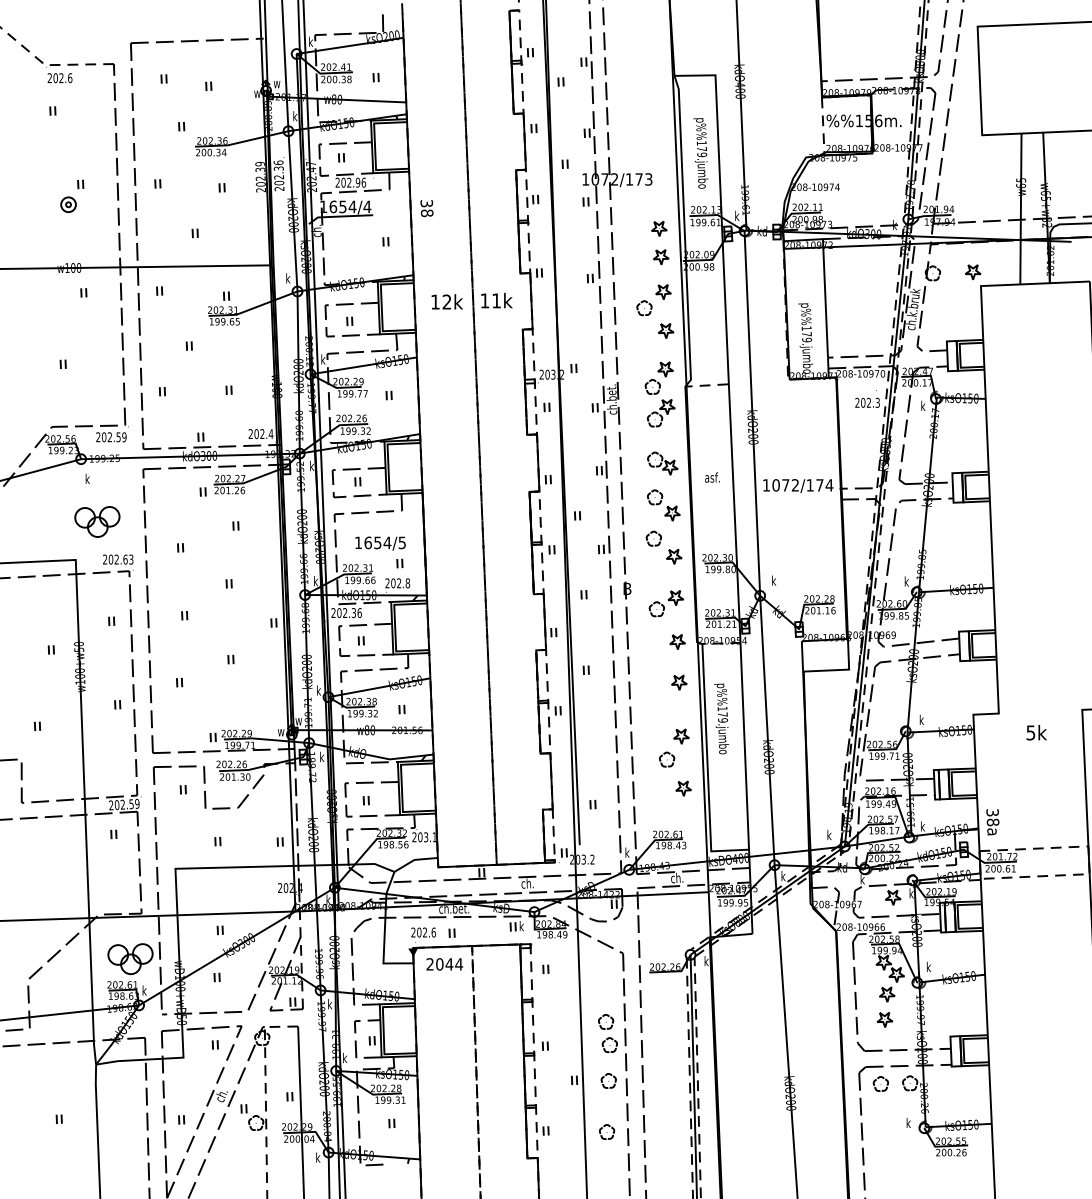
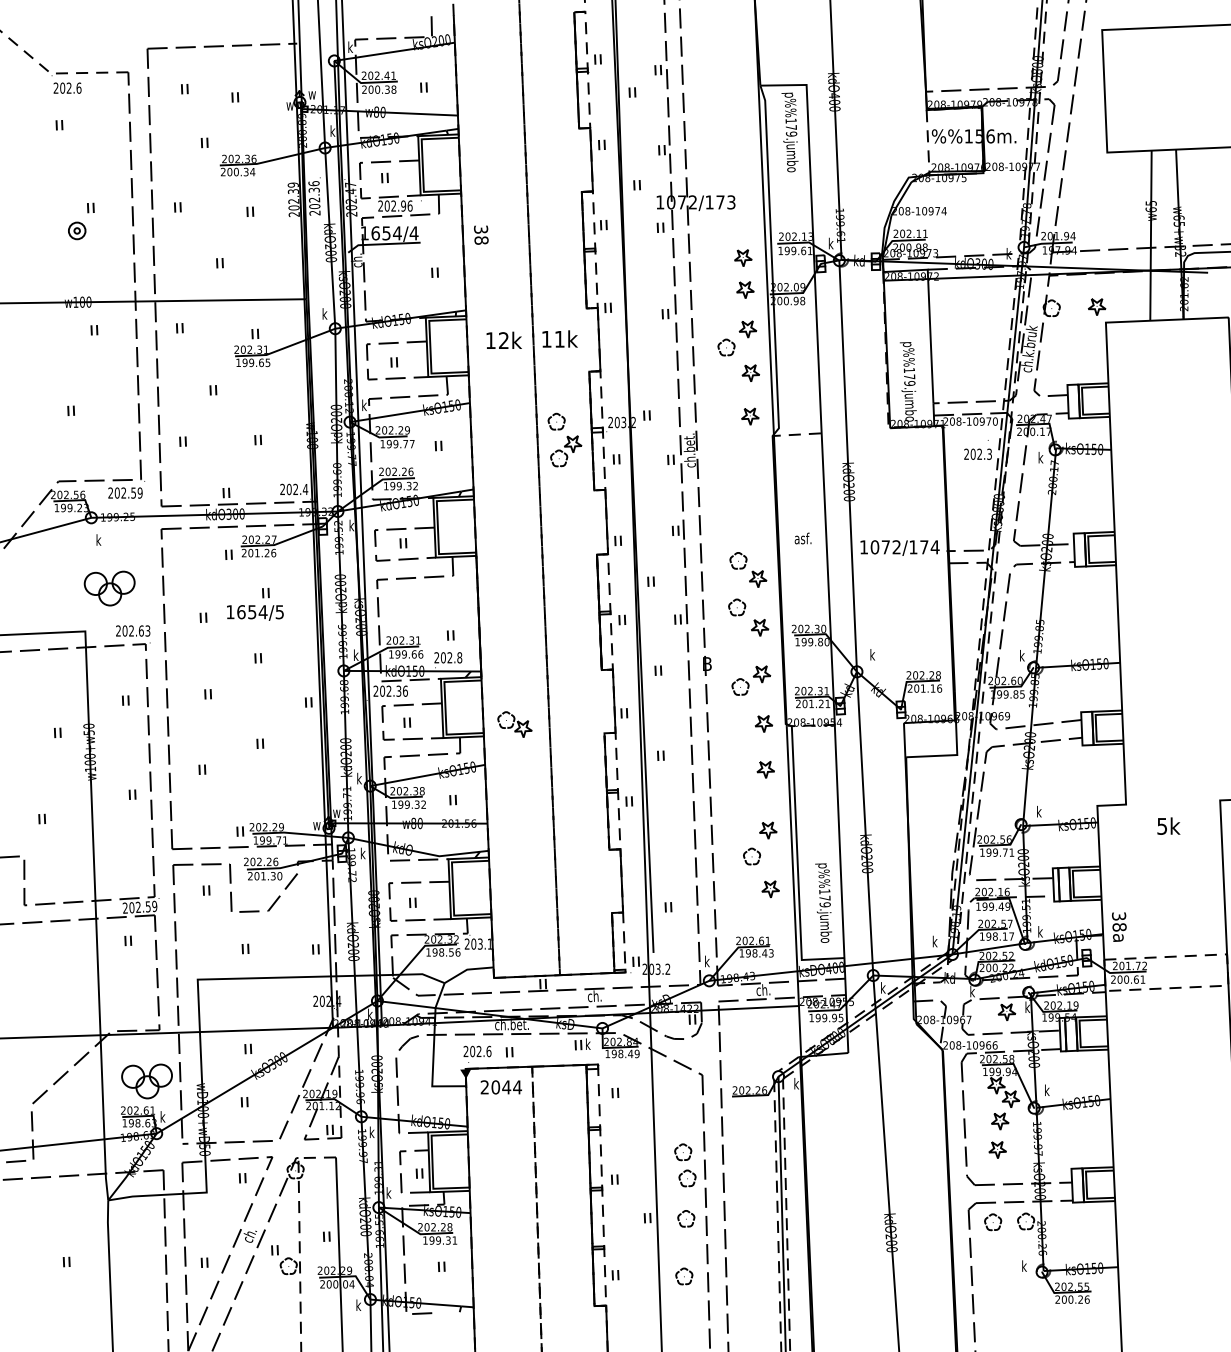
text: (700, 153) -> (789, 132), moved
part: (659, 403) -> (564, 440), moved
part: (662, 463) -> (514, 724), moved
text: (380, 543) -> (255, 612), moved
text: (721, 718) -> (823, 902), moved

